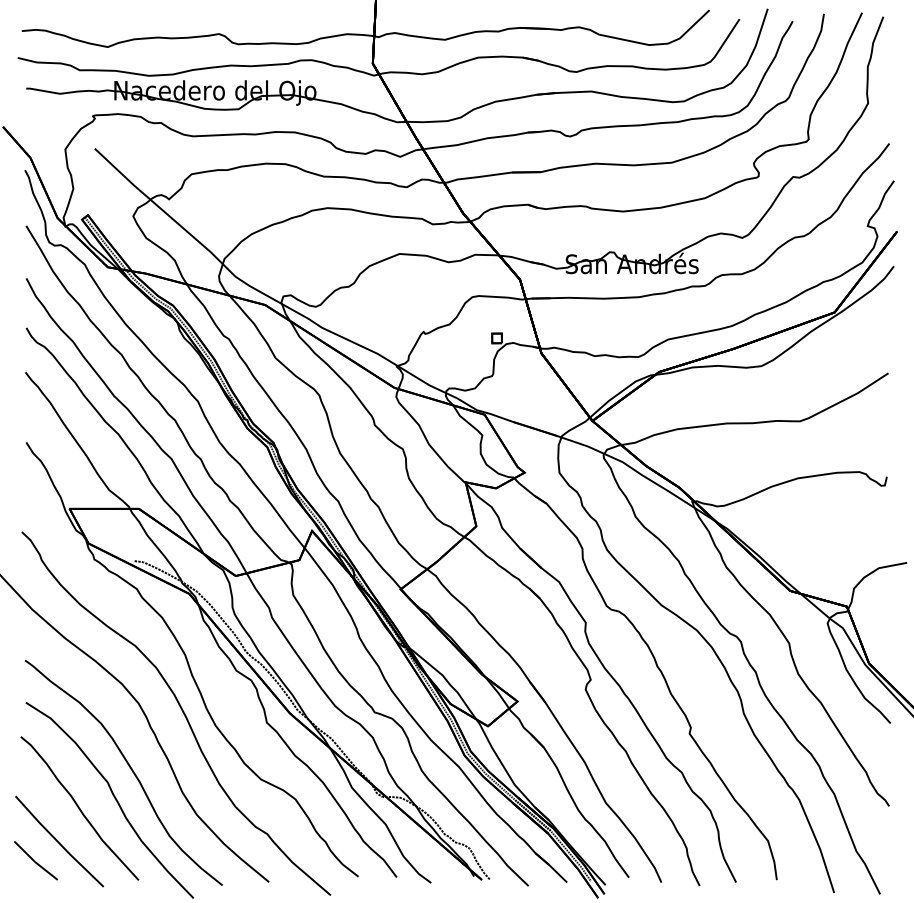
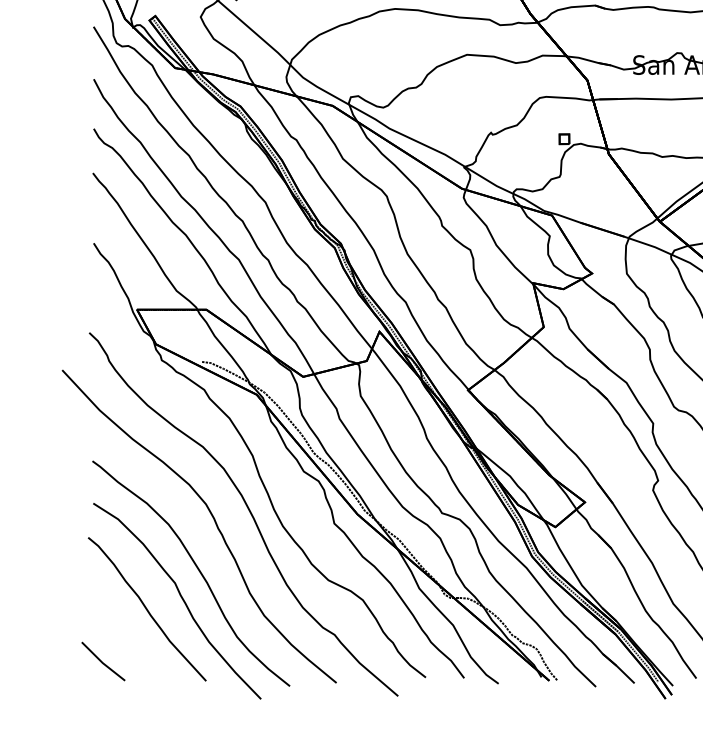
part: (59, 841) -> (126, 642), removed

